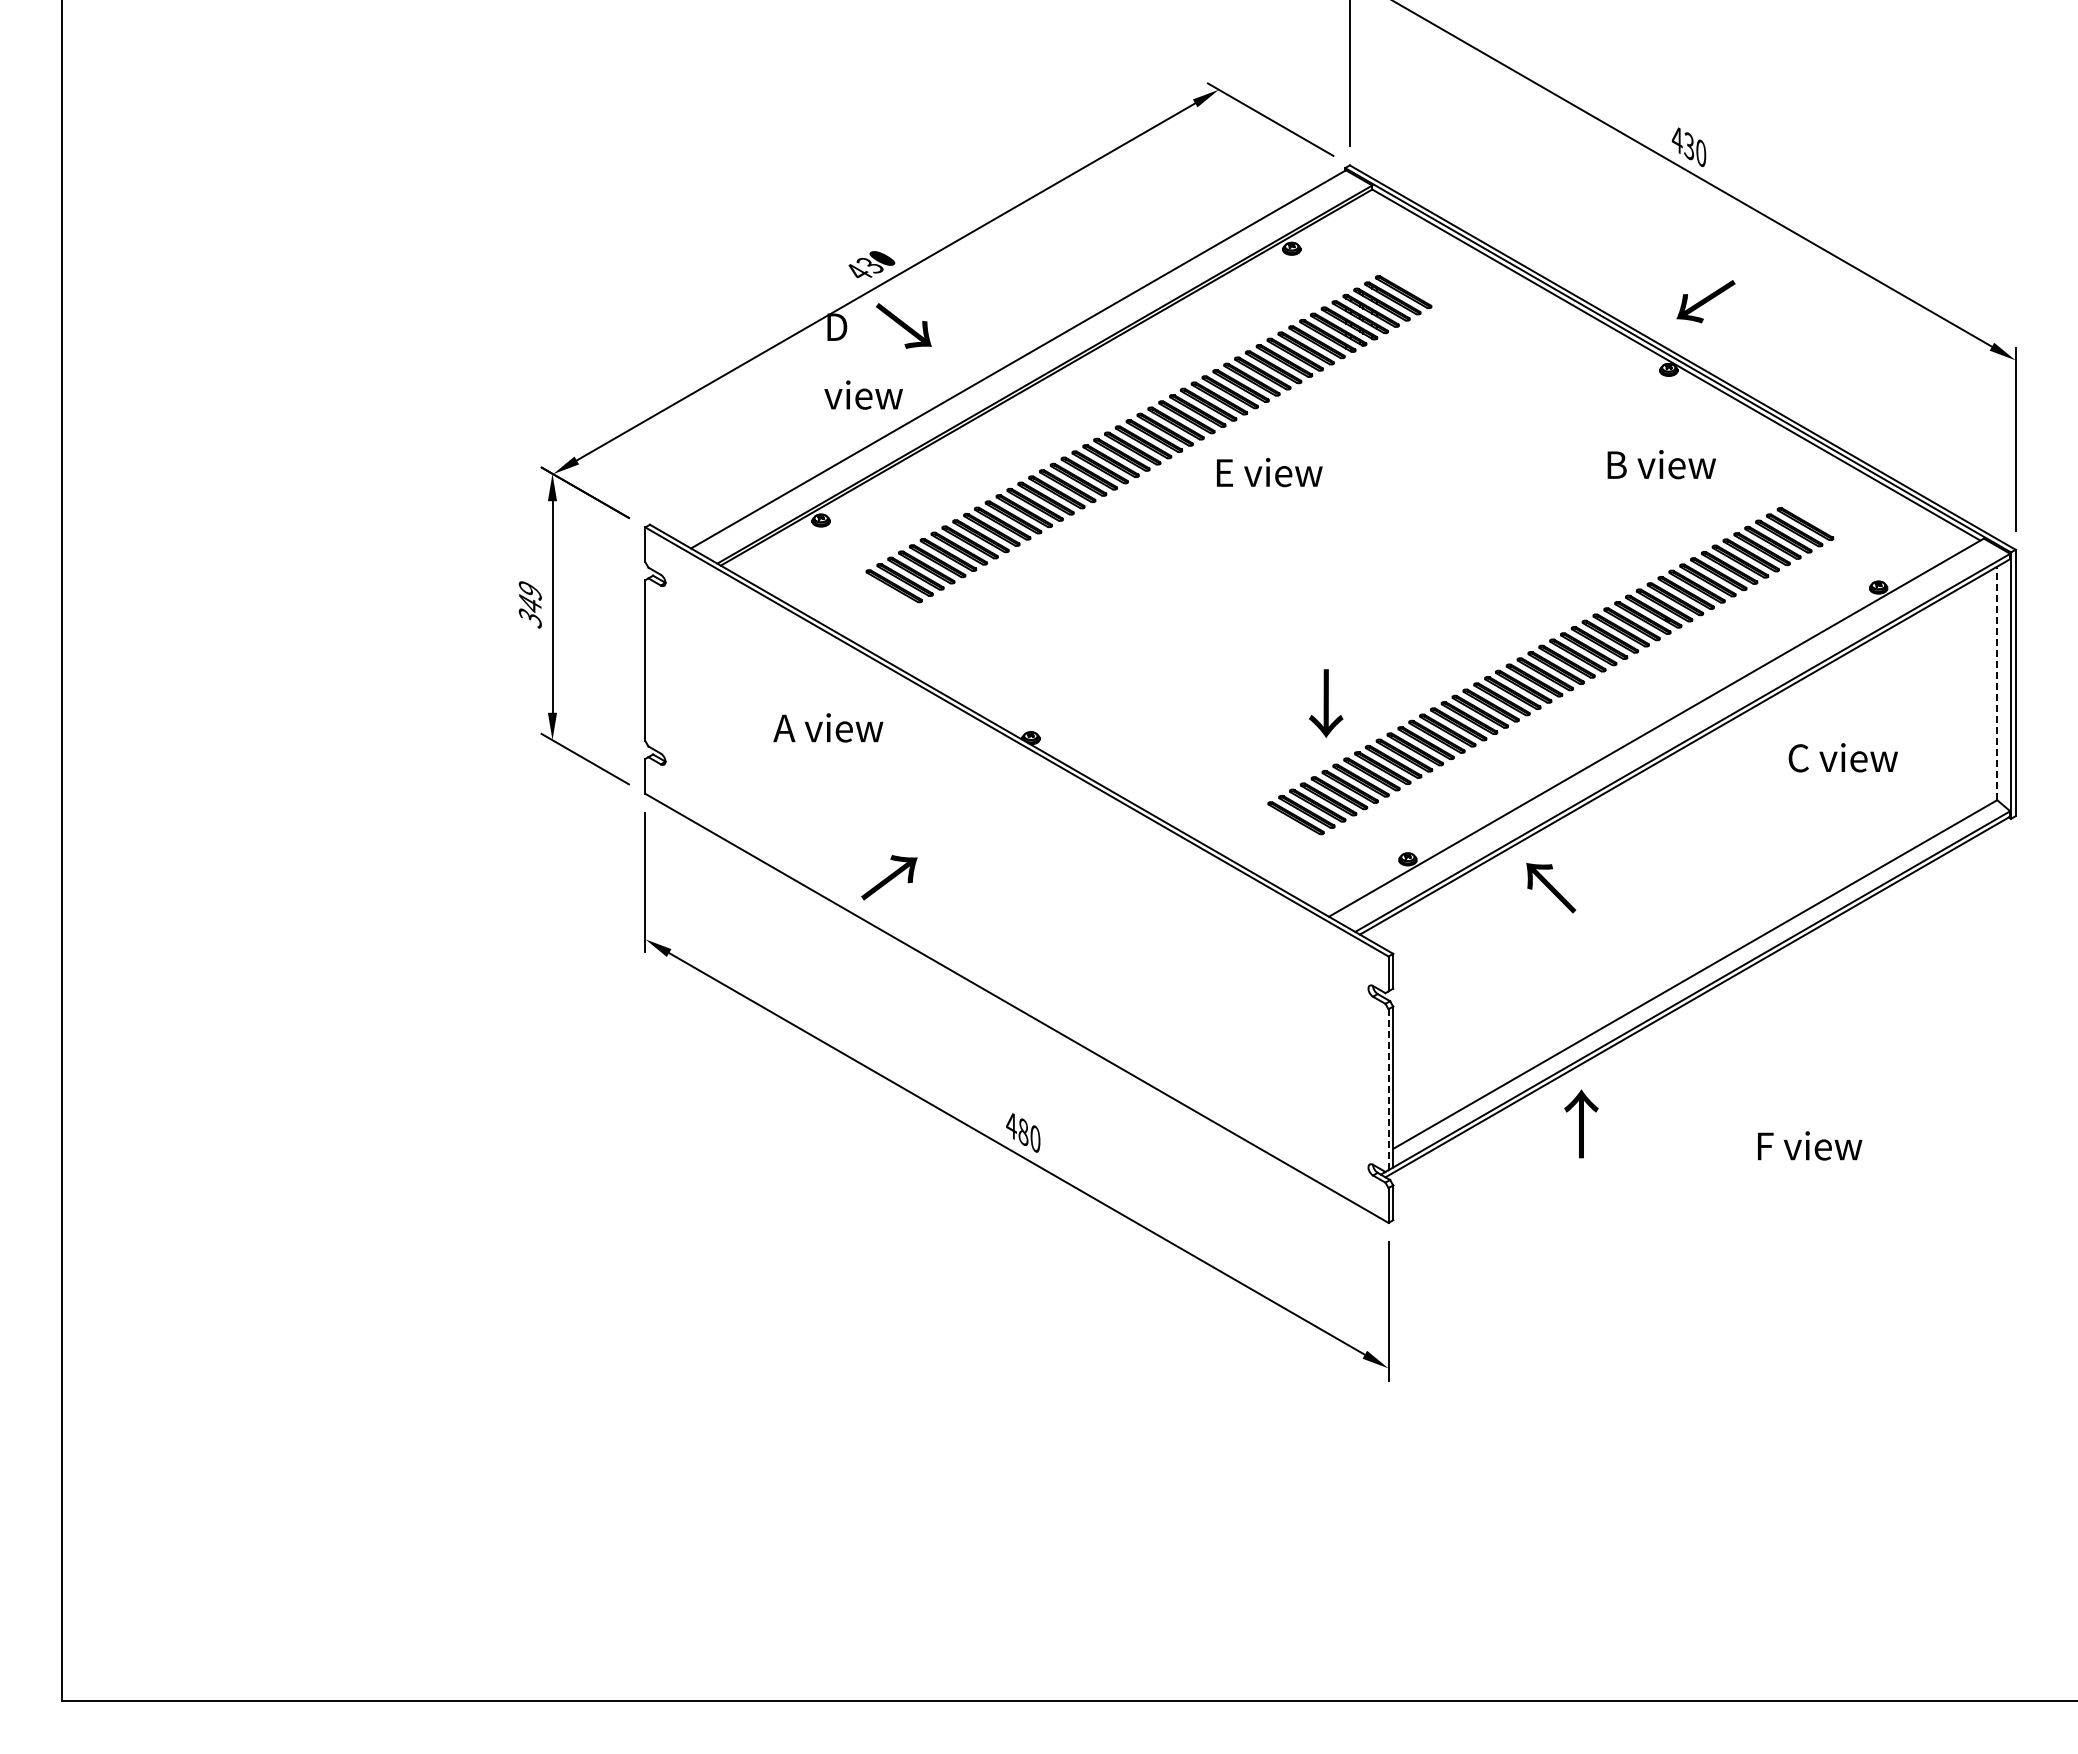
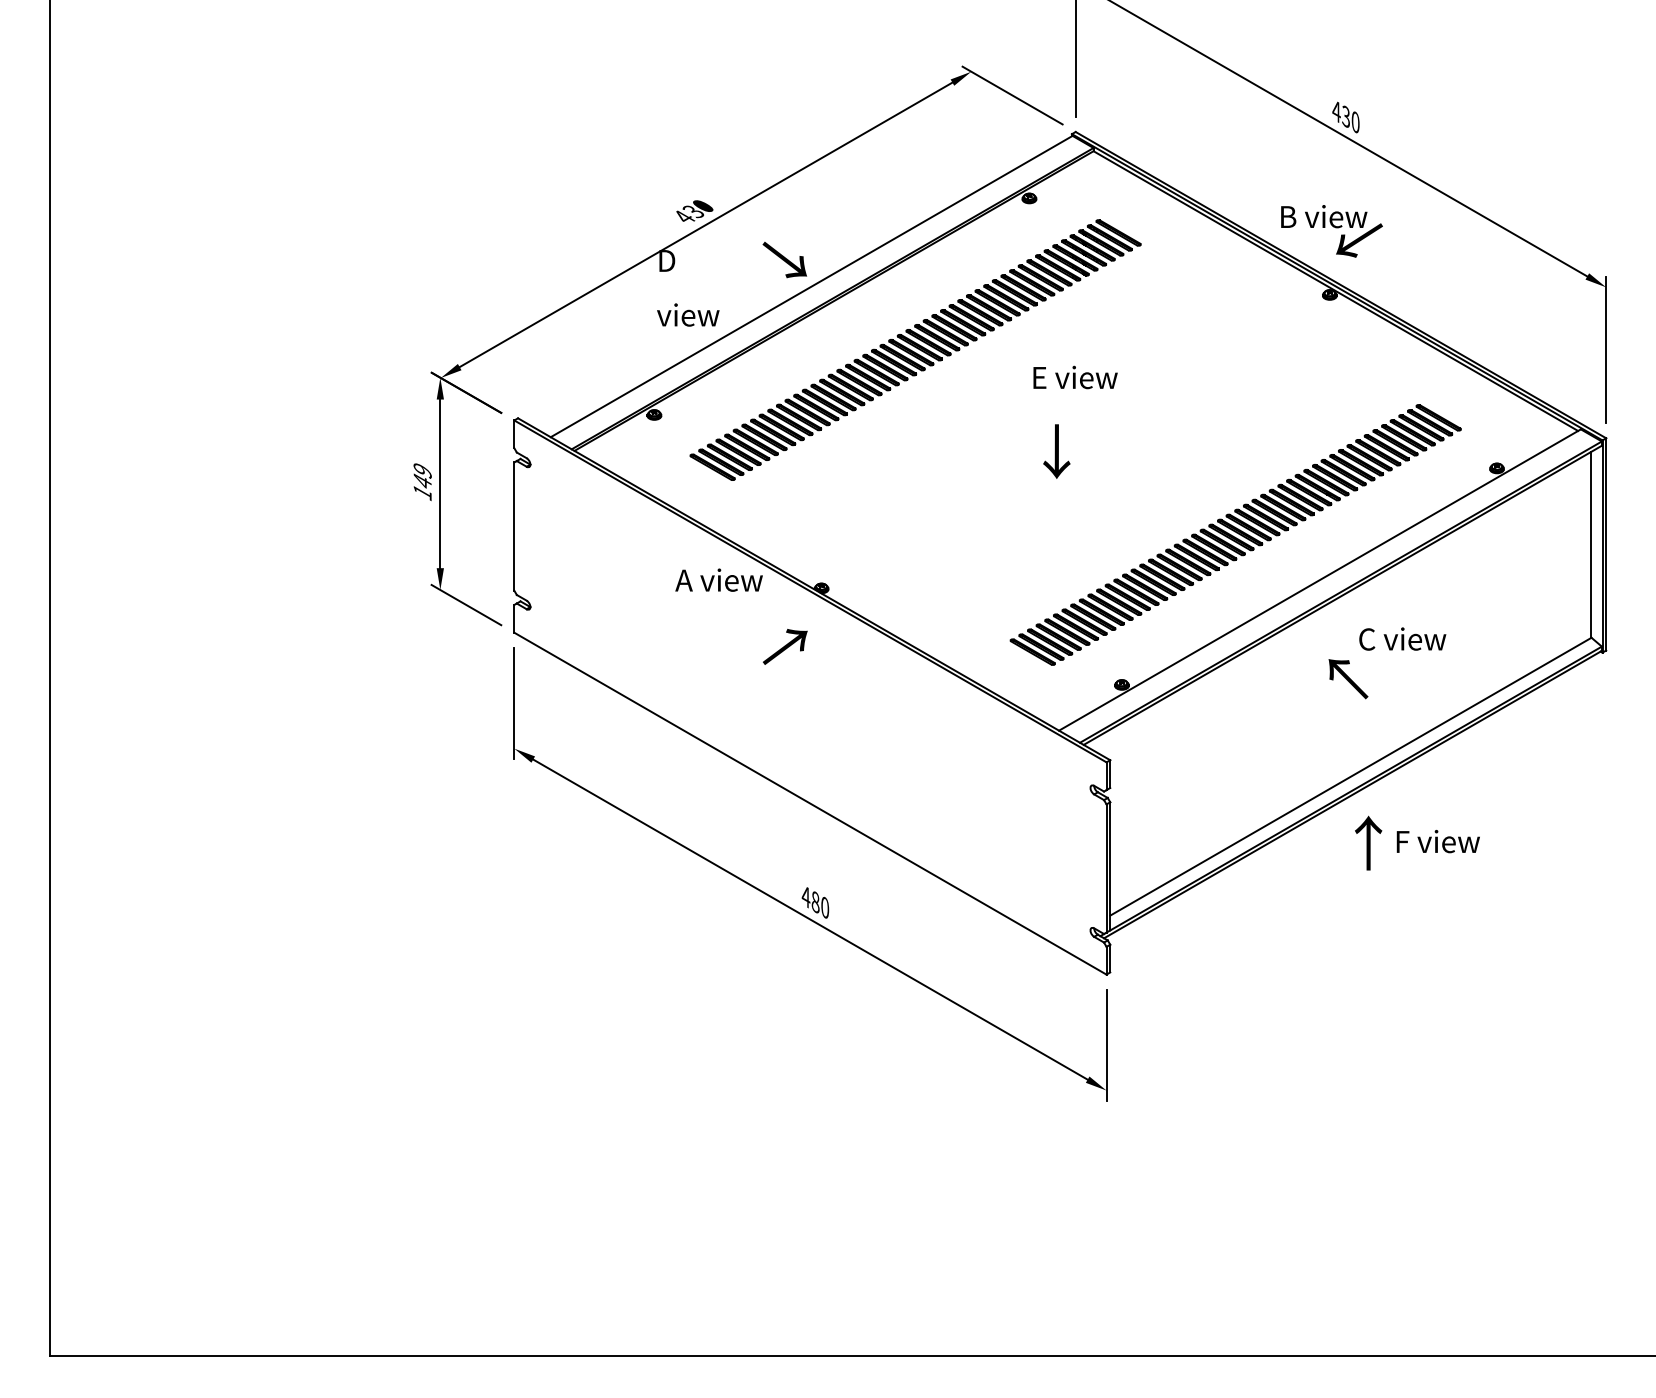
text: (903, 325) -> (784, 259), moved
text: (1661, 464) -> (1324, 216), moved
text: (1269, 472) -> (1075, 377), moved
text: (529, 618) -> (422, 493), 349 -> 149
line: (1997, 683) -> (1591, 544), dashed -> solid
text: (1326, 703) -> (1057, 451), moved
text: (828, 727) -> (719, 579), moved
text: (1842, 757) -> (1402, 638), moved
text: (889, 877) -> (785, 646), moved
text: (1551, 888) -> (1348, 679), moved
line: (1388, 1089) -> (1106, 868), dashed -> solid
text: (1581, 1123) -> (1368, 842), moved
text: (1810, 1145) -> (1438, 841), moved

